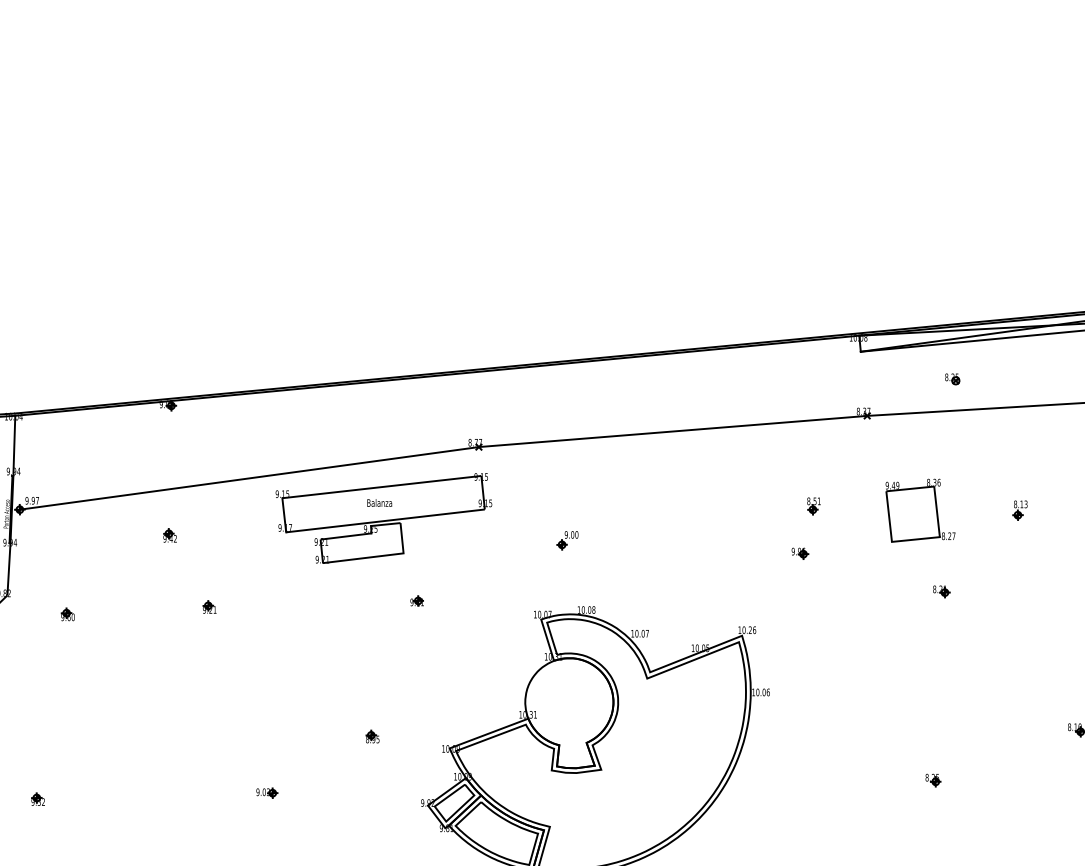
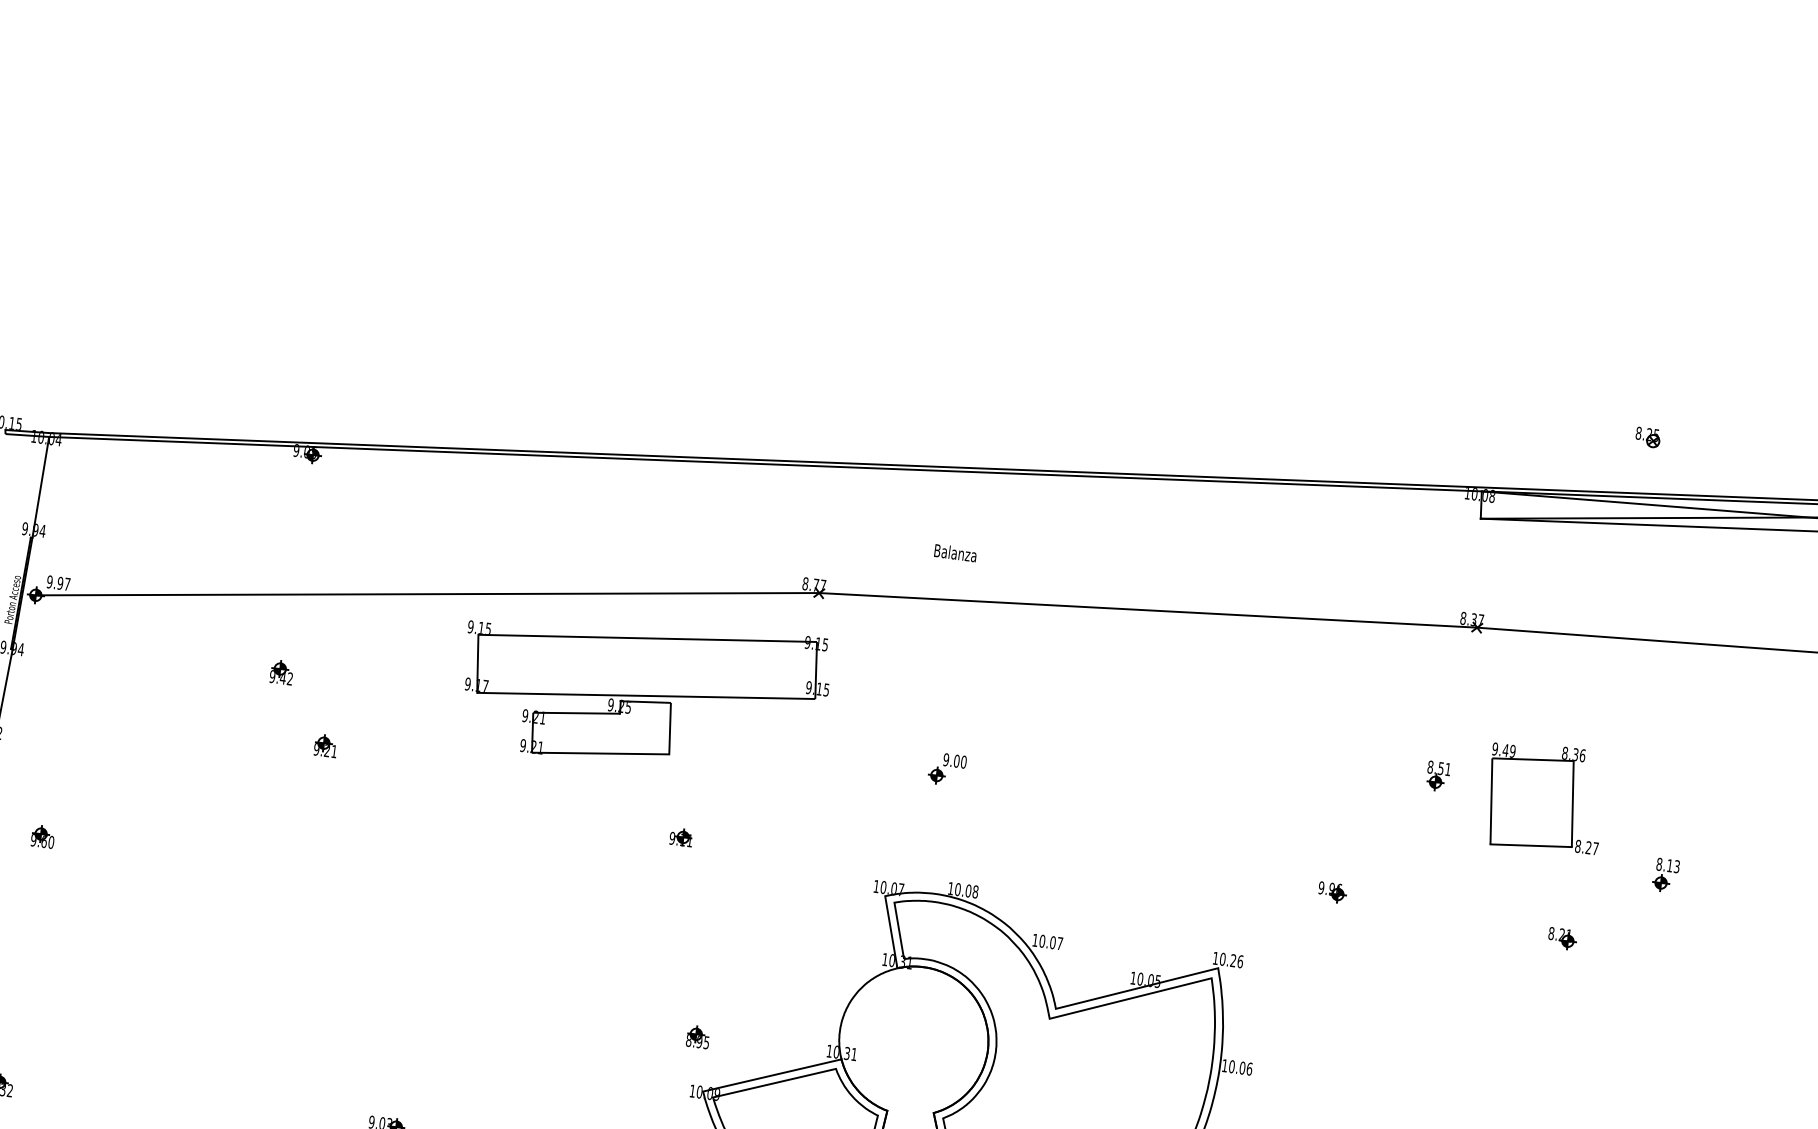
part: (952, 379) -> (1647, 438), moved
text: (379, 502) -> (955, 552), moved
part: (813, 506) -> (1437, 776), moved
part: (1019, 510) -> (1664, 875), moved
part: (800, 553) -> (1333, 892), moved
part: (209, 606) -> (325, 744), moved
part: (67, 614) -> (42, 836), moved
part: (372, 736) -> (698, 1036), moved

